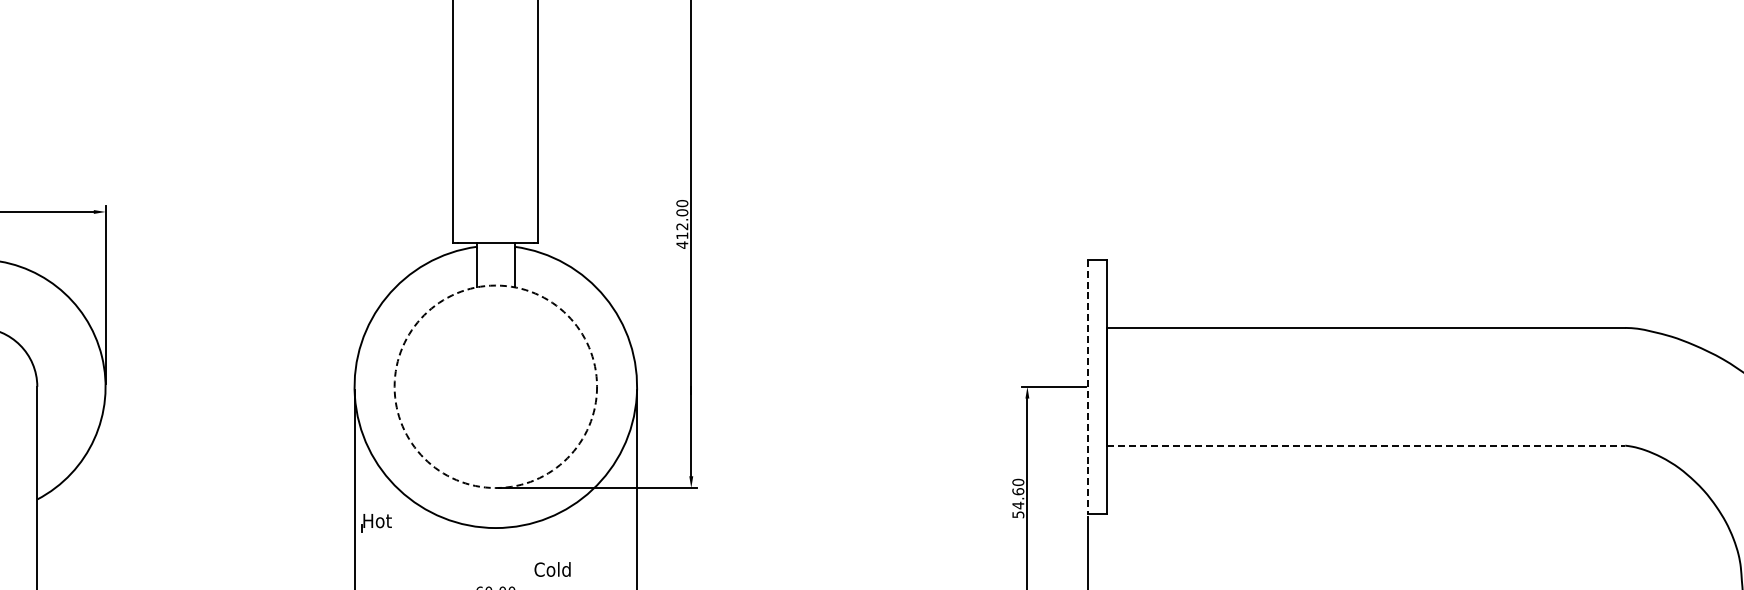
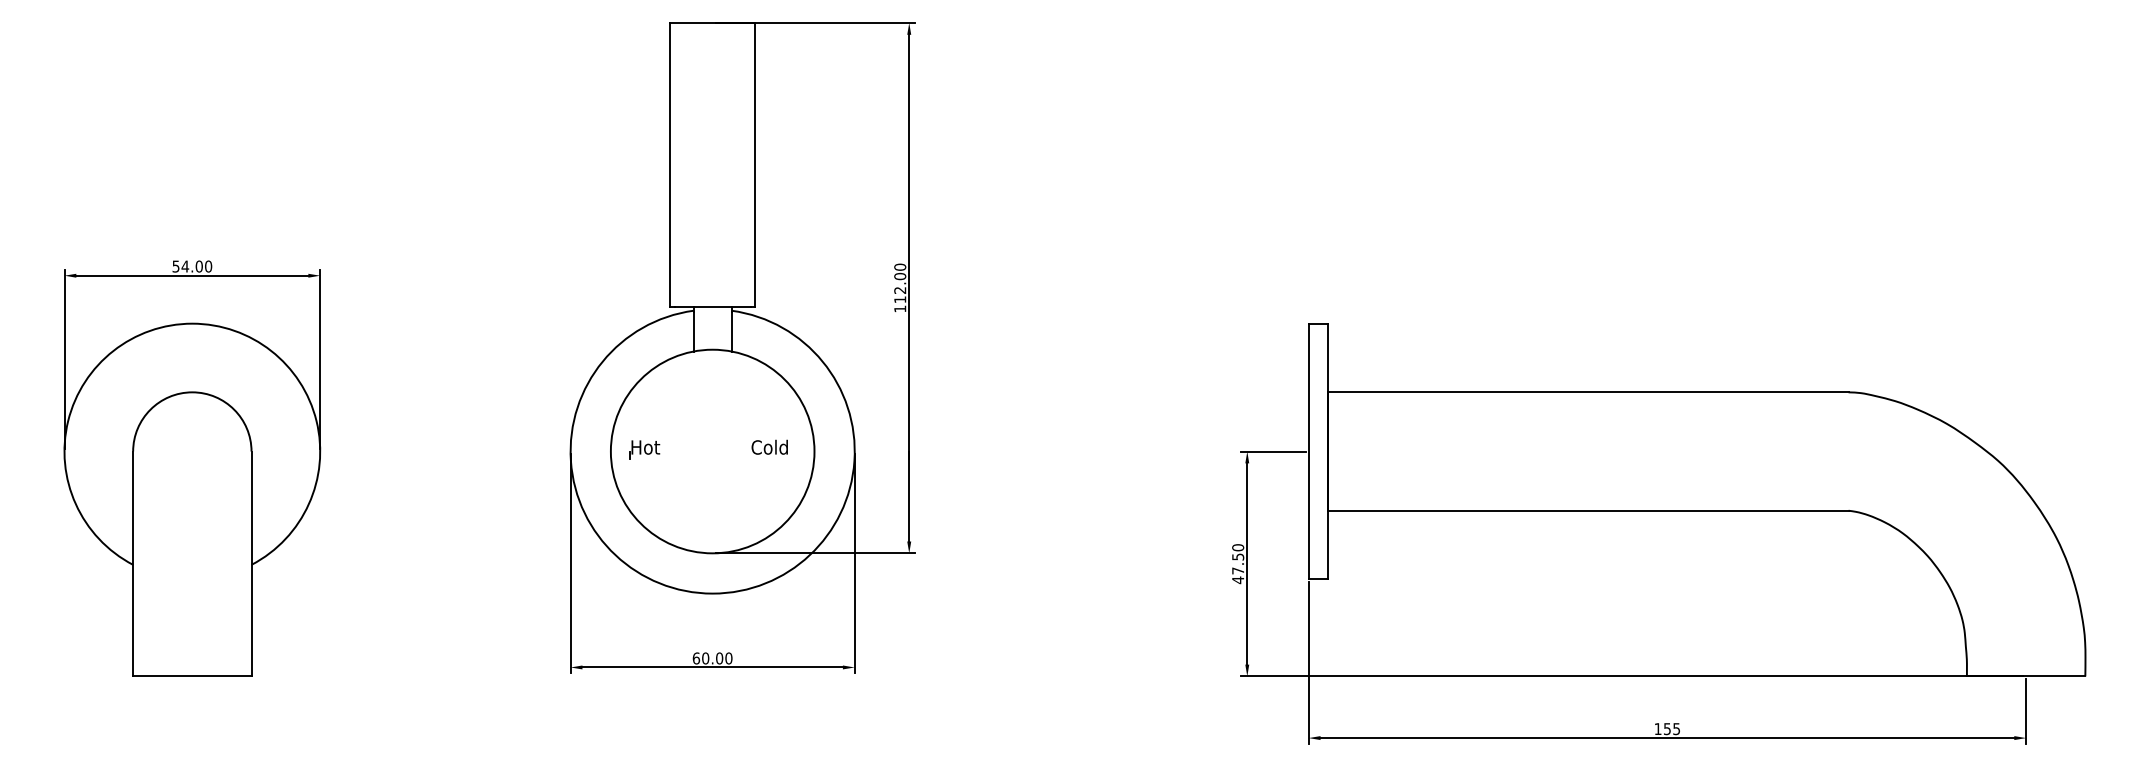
text: (682, 244) -> (900, 308), 412.00 -> 112.00
circle: (495, 386) -> (712, 451), dashed -> solid
line: (1088, 386) -> (1308, 451), dashed -> solid
line: (1366, 445) -> (1588, 510), dashed -> solid
text: (1018, 503) -> (1238, 568), 54.60 -> 47.50
part: (376, 522) -> (644, 449), moved
text: (552, 568) -> (769, 446), moved

